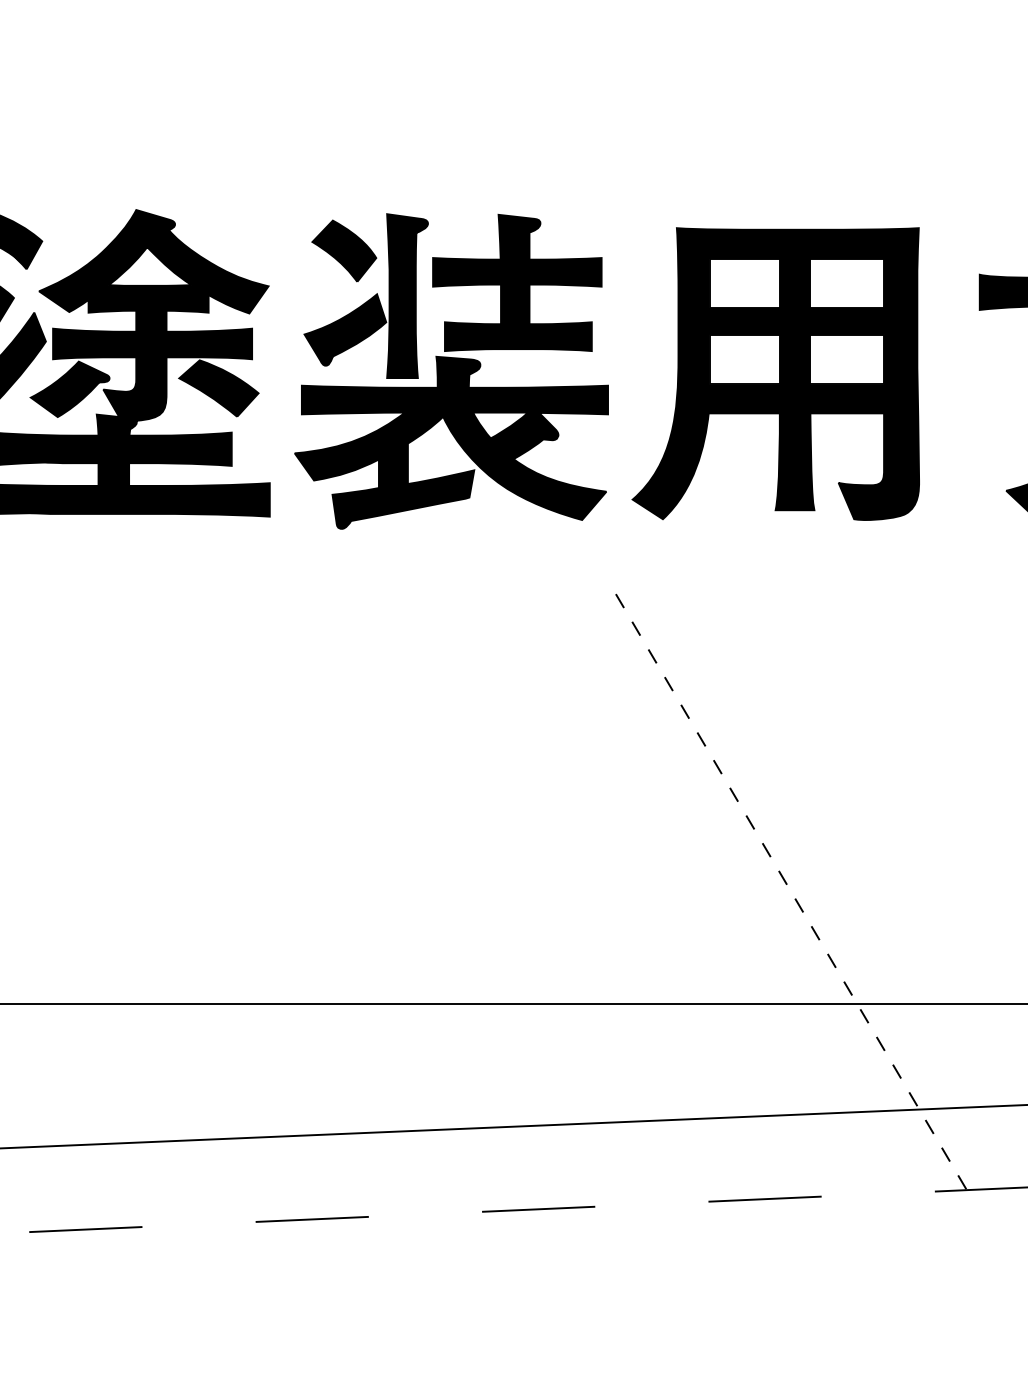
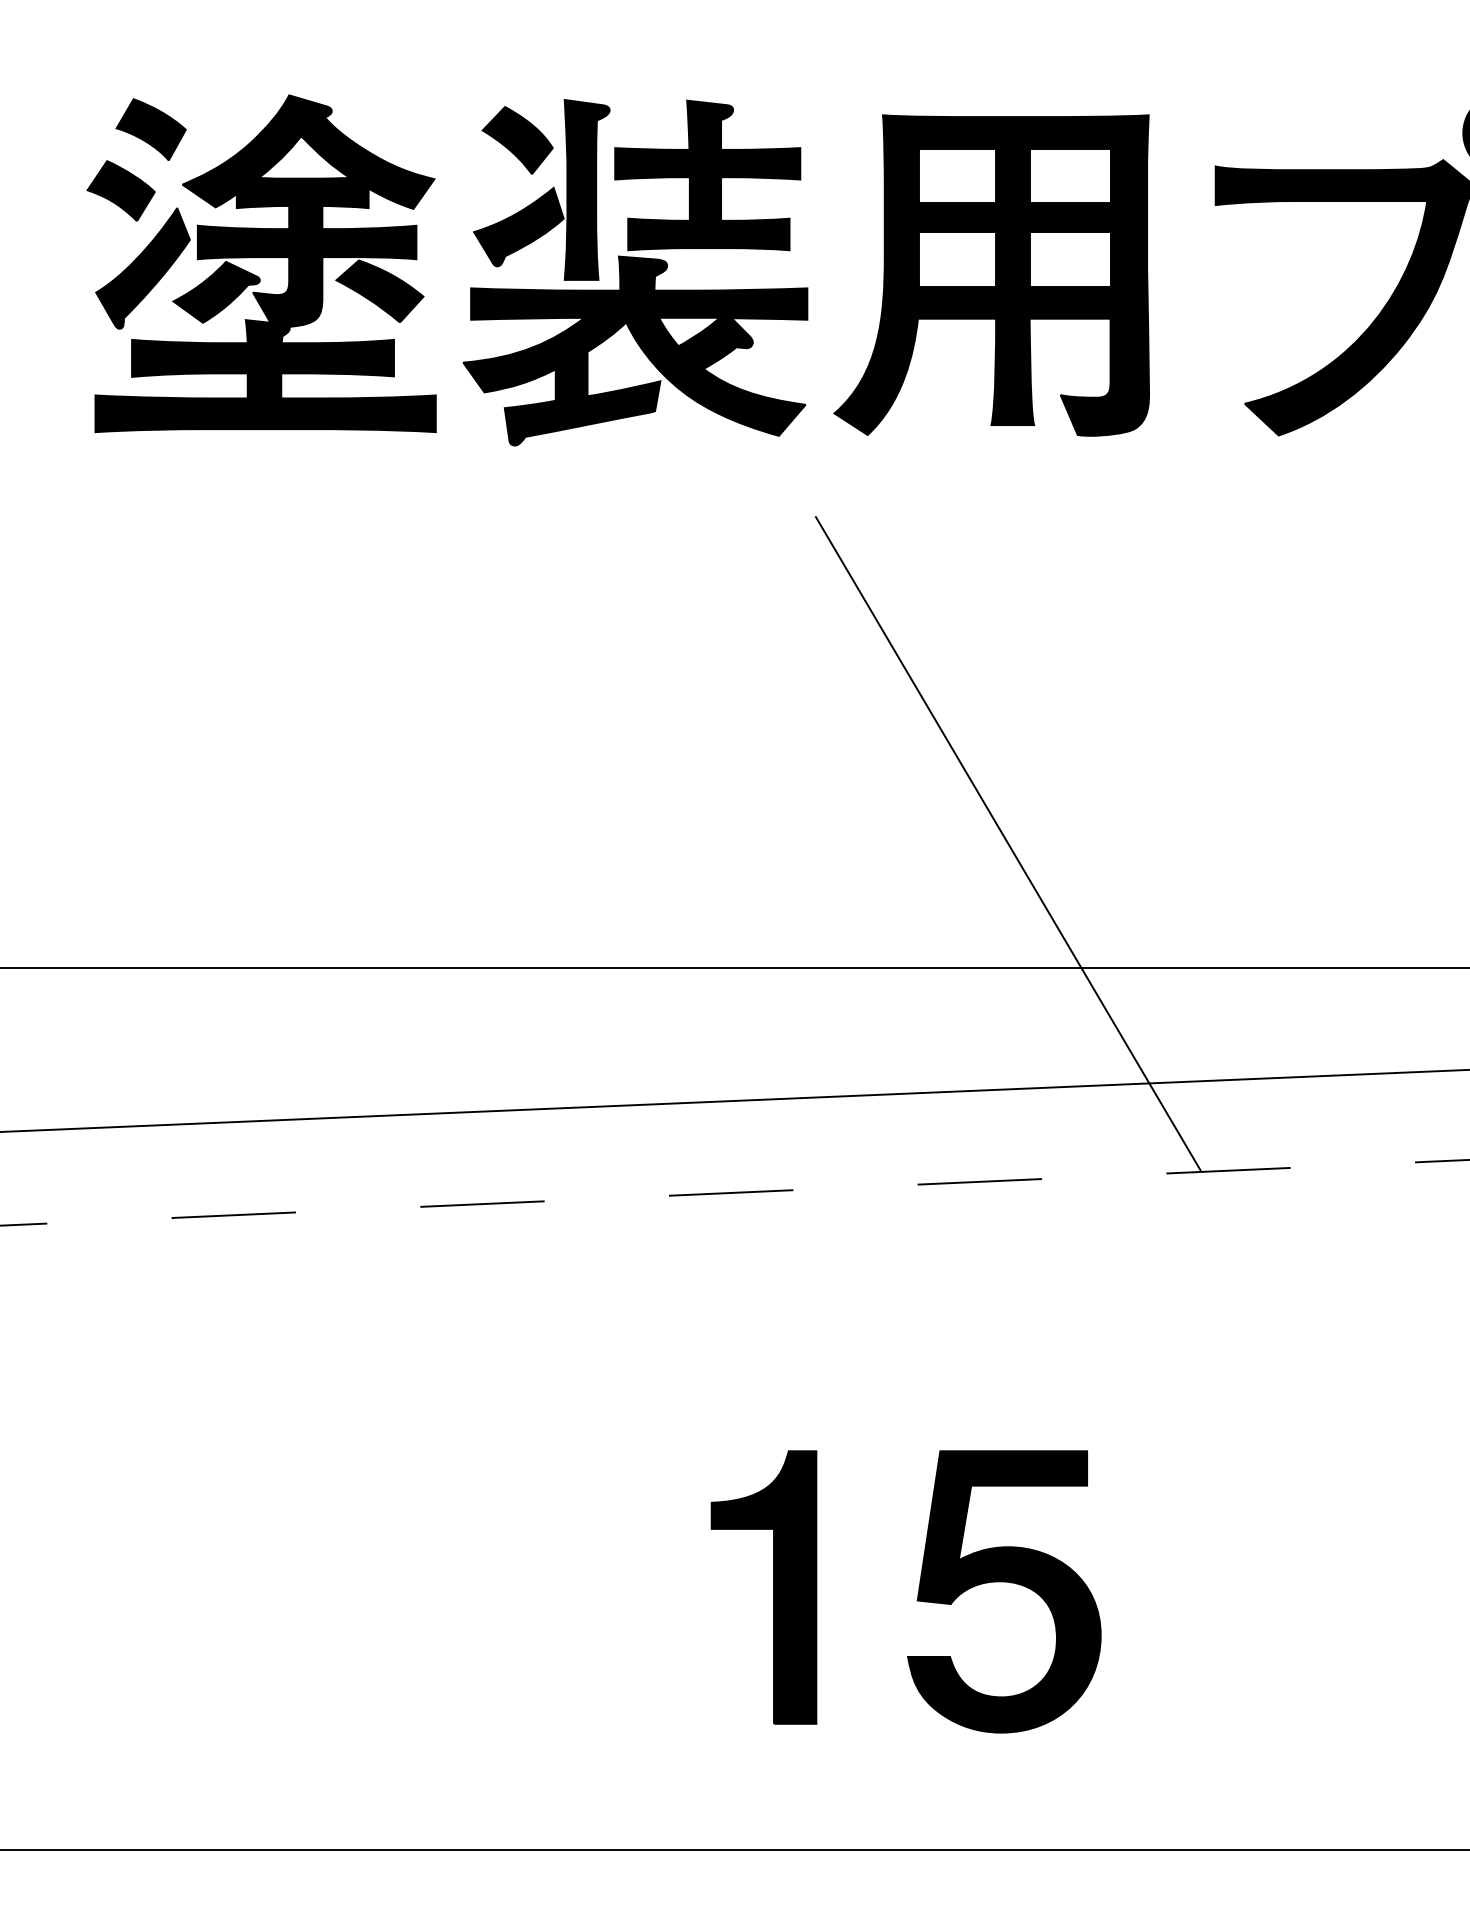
line: (791, 891) -> (1008, 843), dashed -> solid

